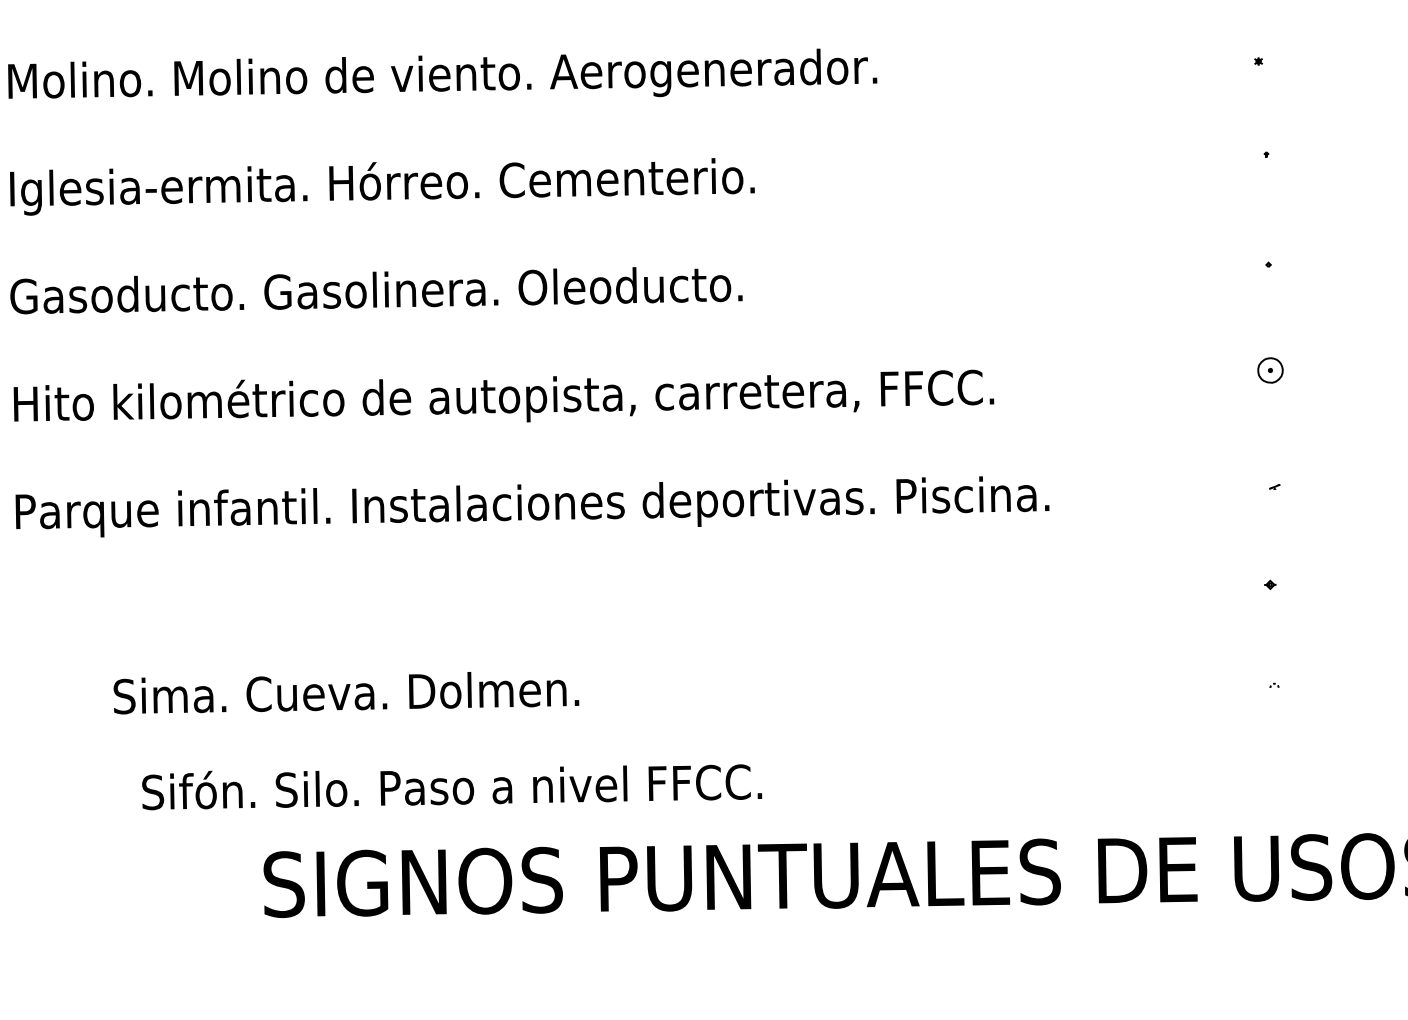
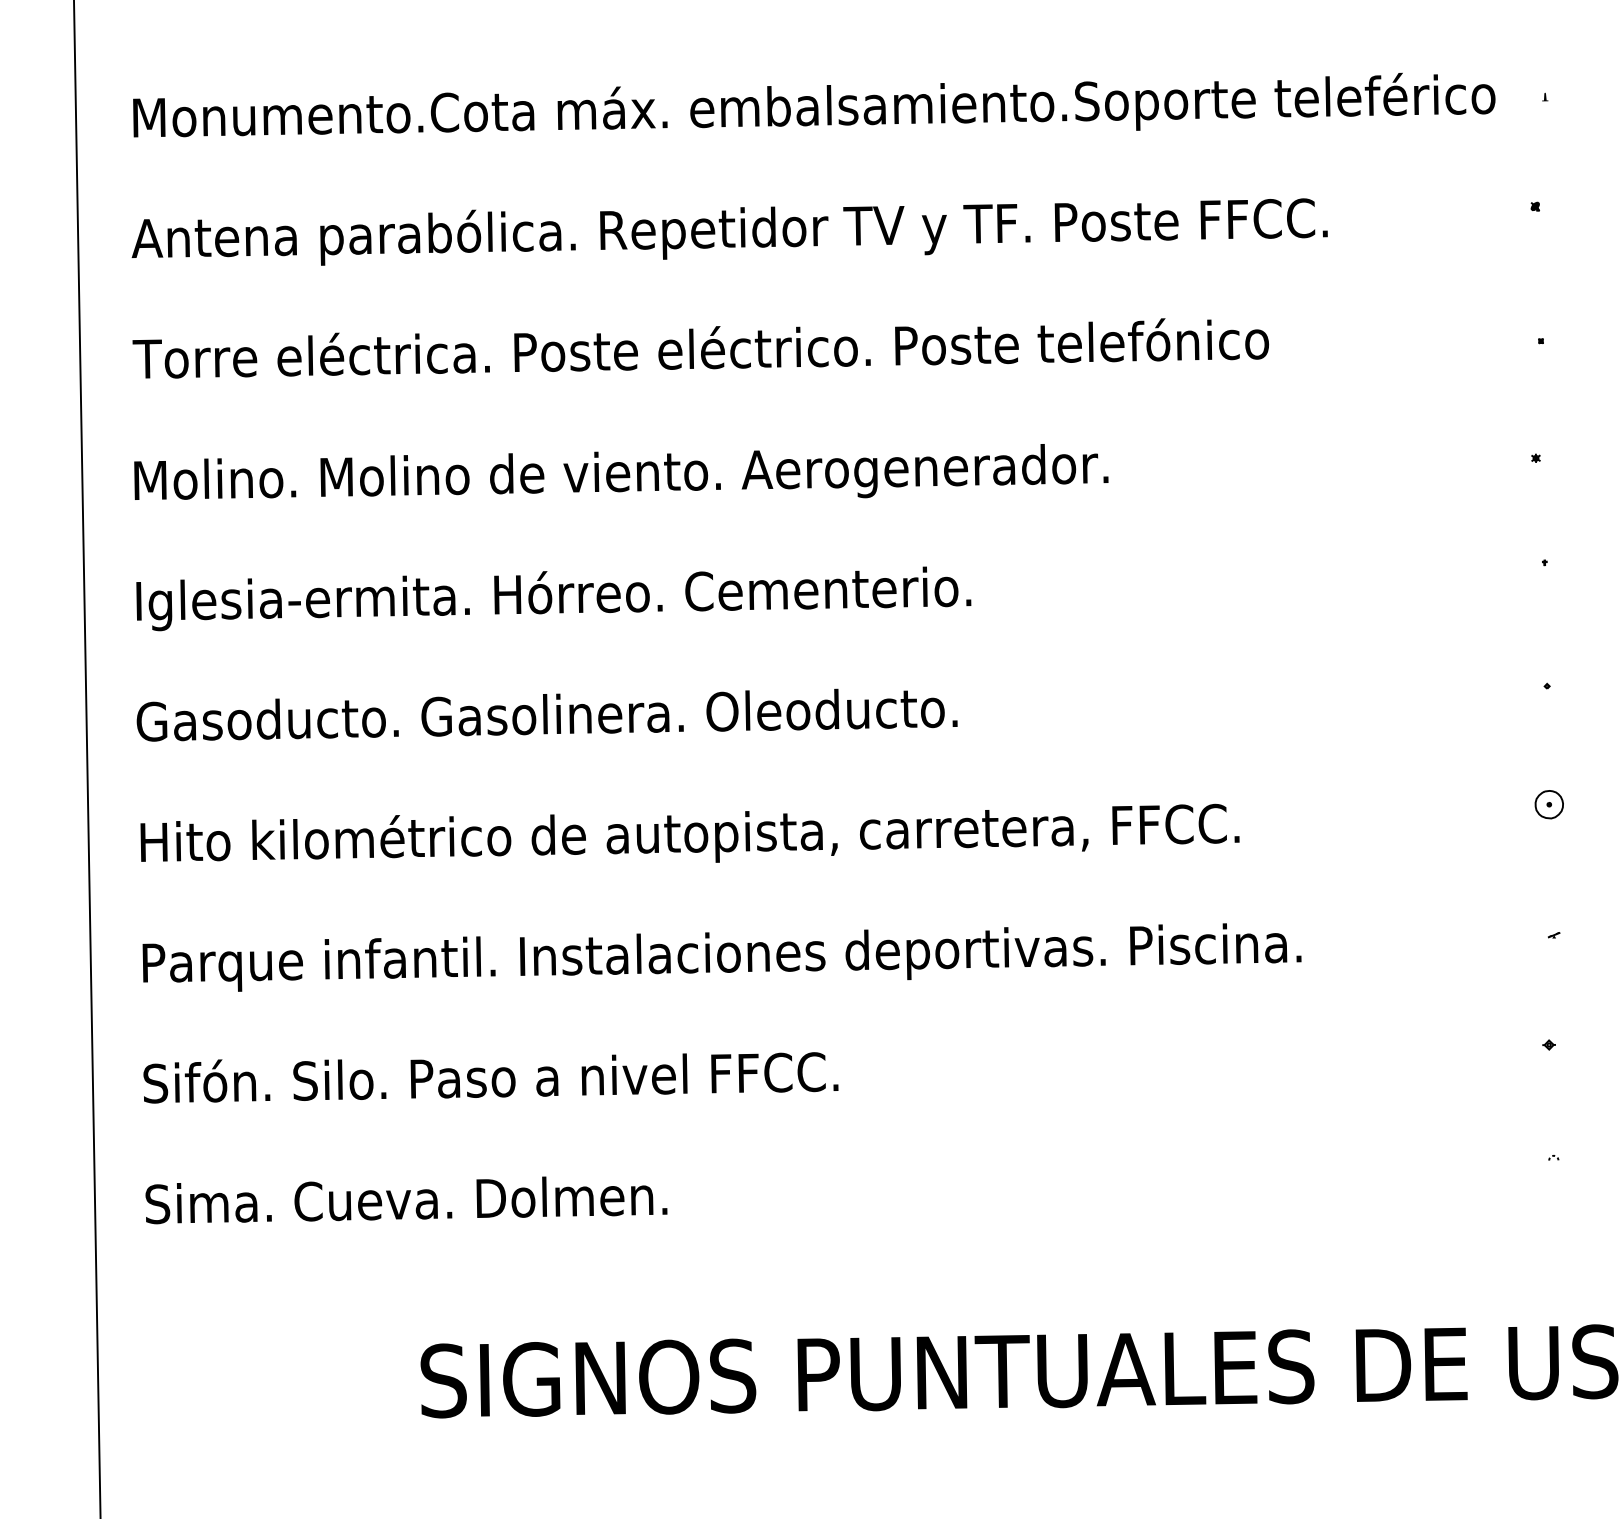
text: (346, 693) -> (406, 1200), moved
text: (451, 786) -> (490, 1077), moved

